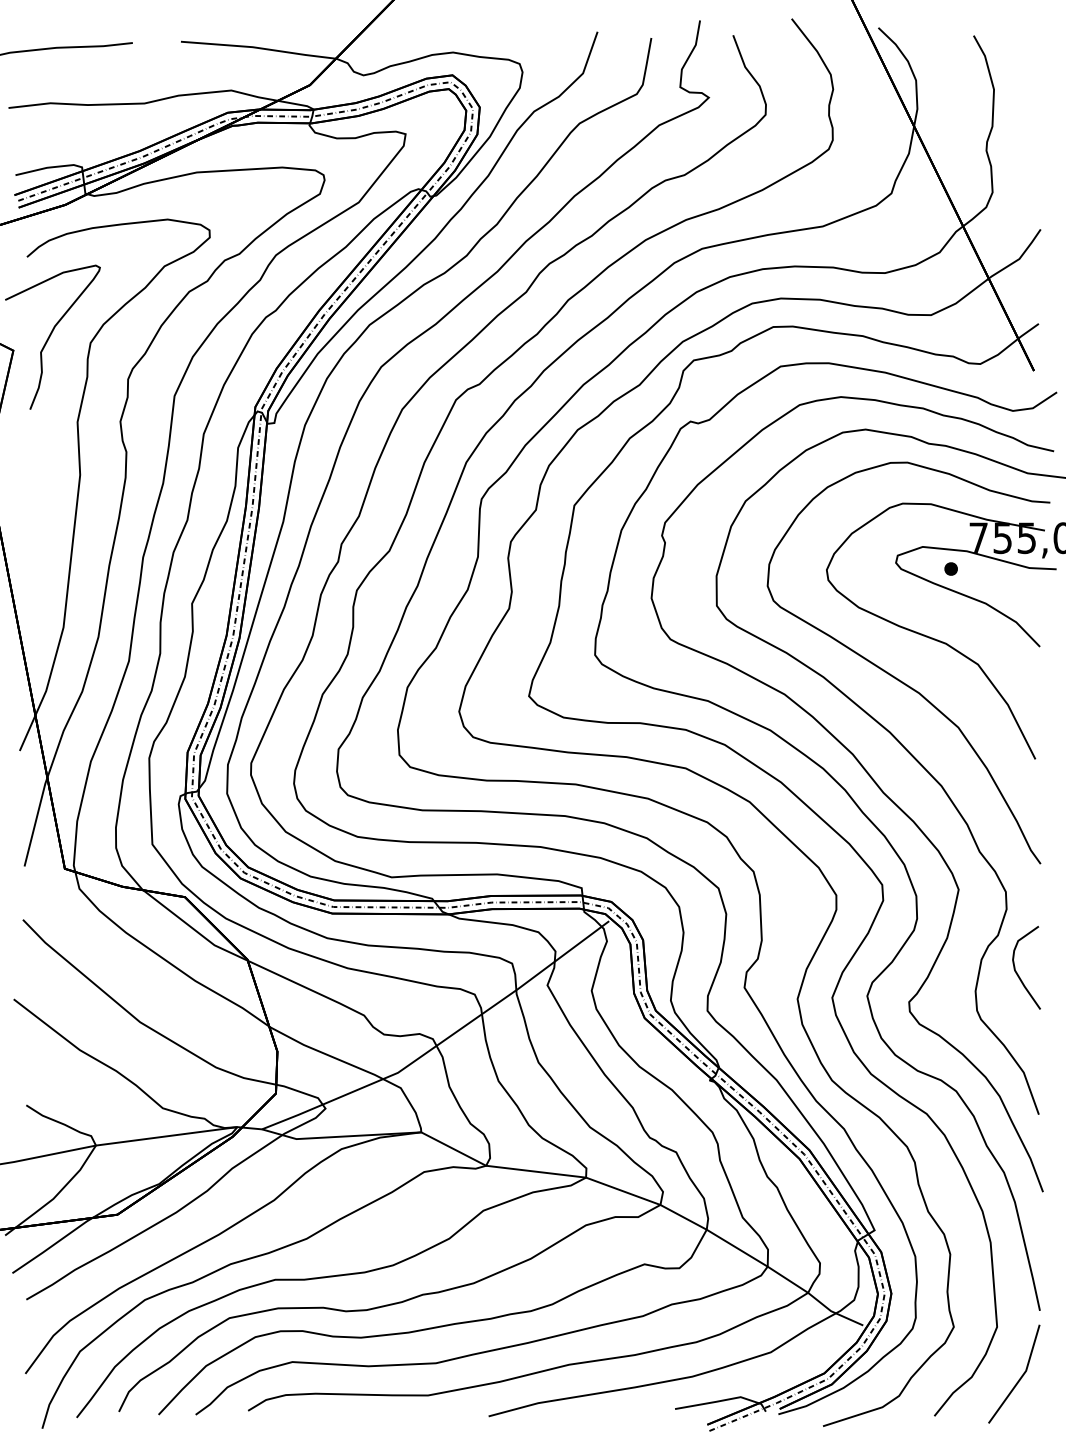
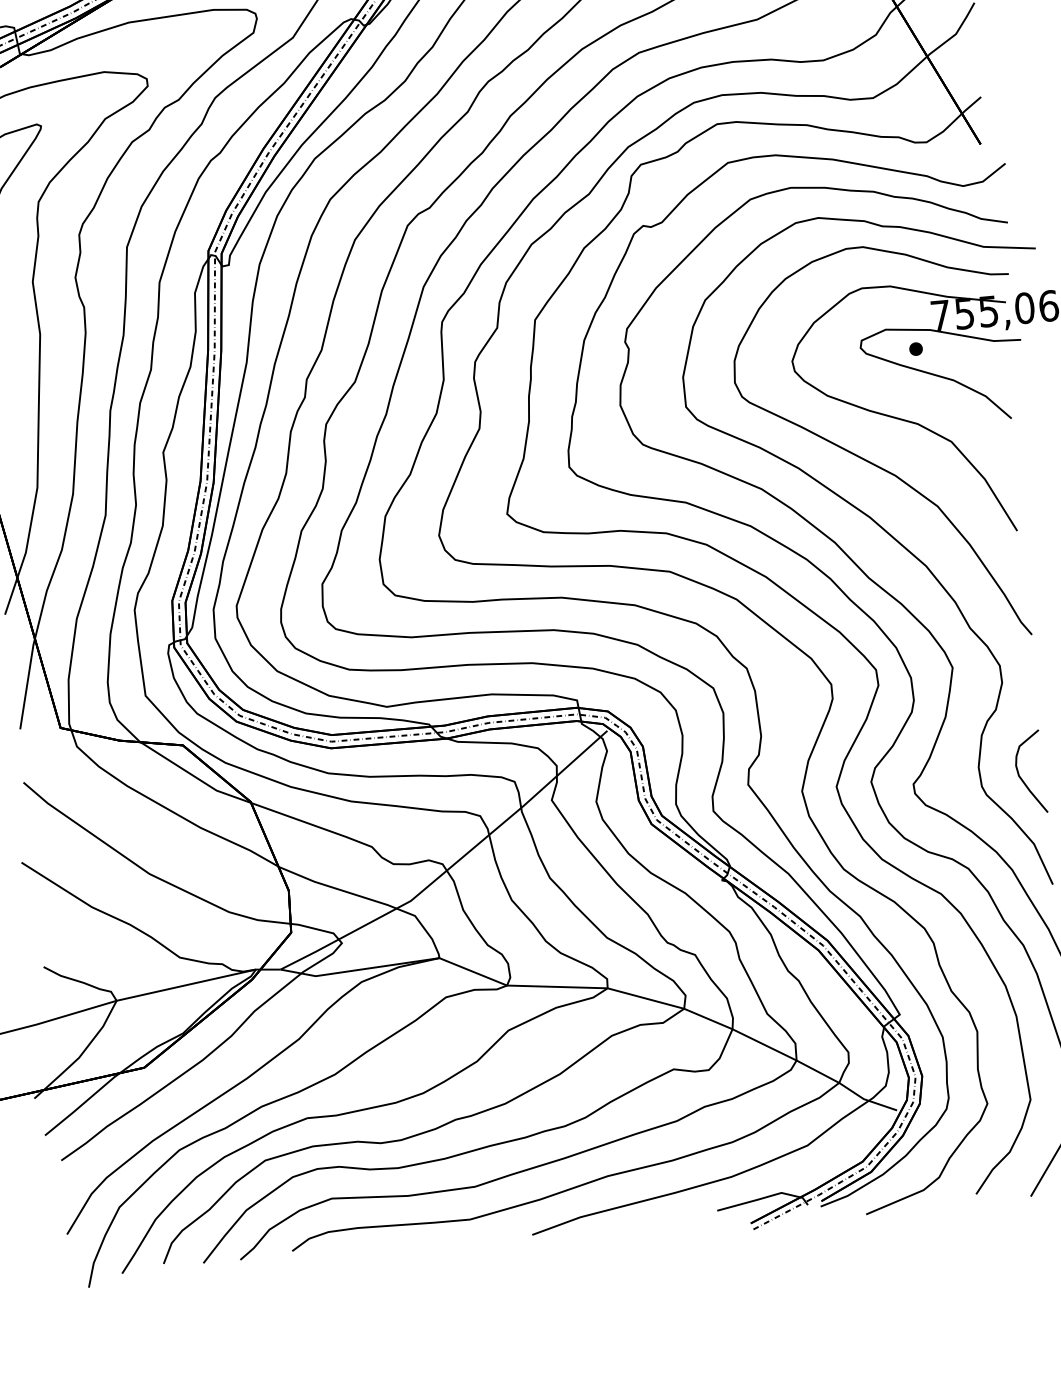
curve: (1017, 972) -> (1021, 777), moved

